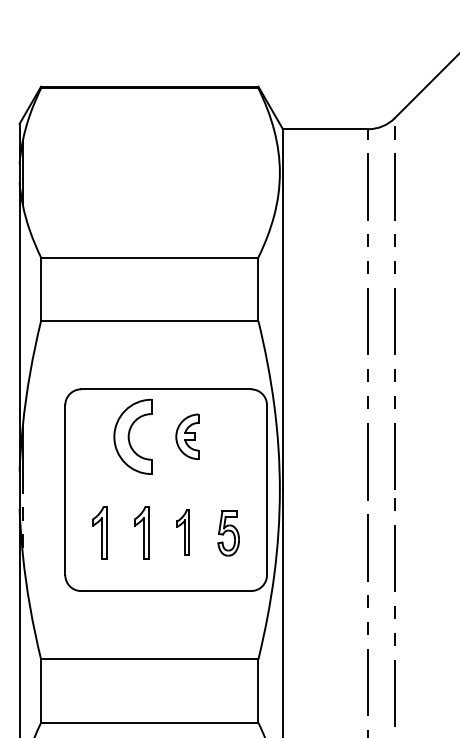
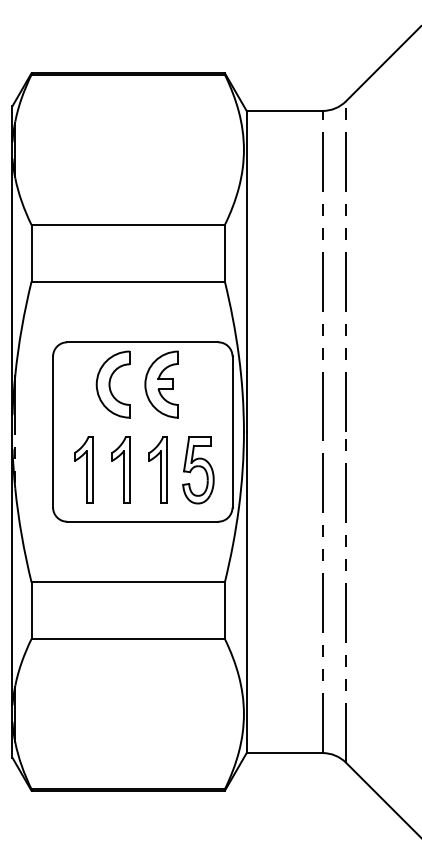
part: (187, 436) -> (161, 384), size x1.67
part: (99, 532) -> (83, 469), size x1.43
part: (141, 532) -> (120, 469), size x1.43
part: (182, 532) -> (157, 469), size x1.67
part: (228, 533) -> (198, 470), size x1.67

